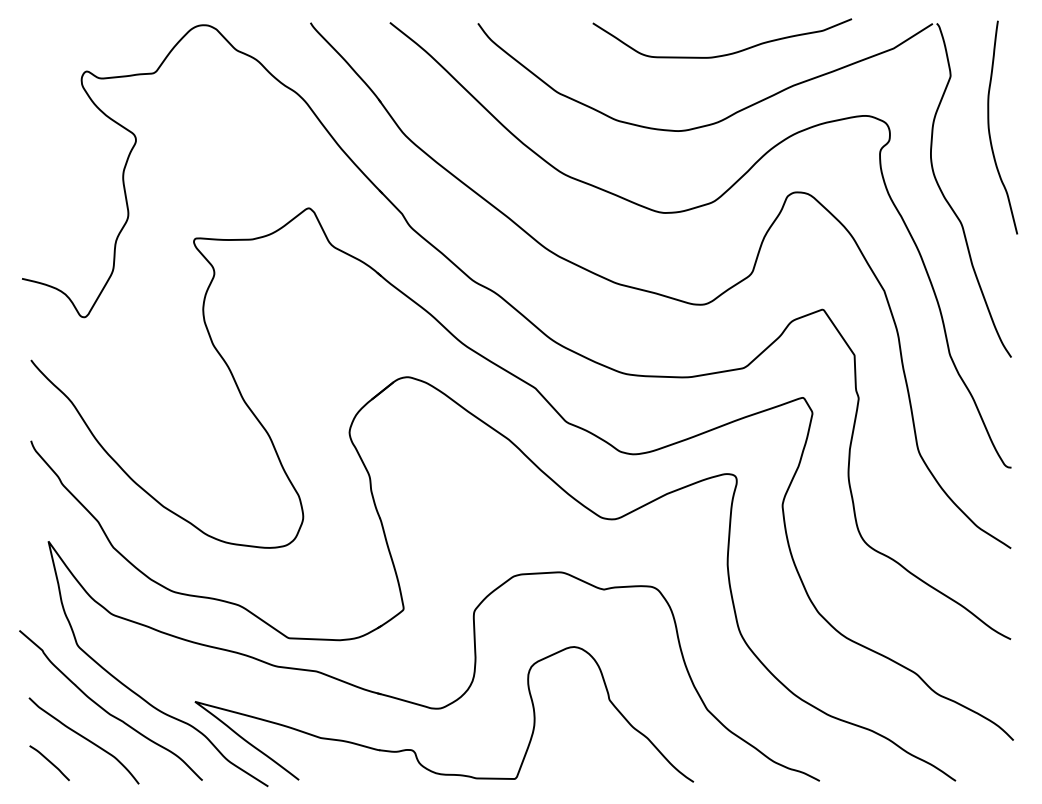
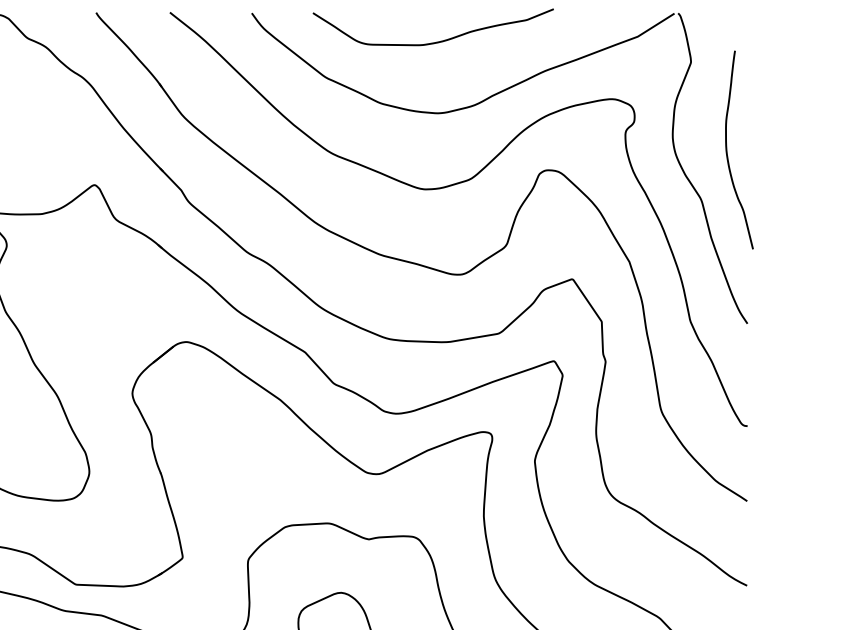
curve: (727, 53) -> (438, 41), moved
curve: (989, 127) -> (727, 149), moved

